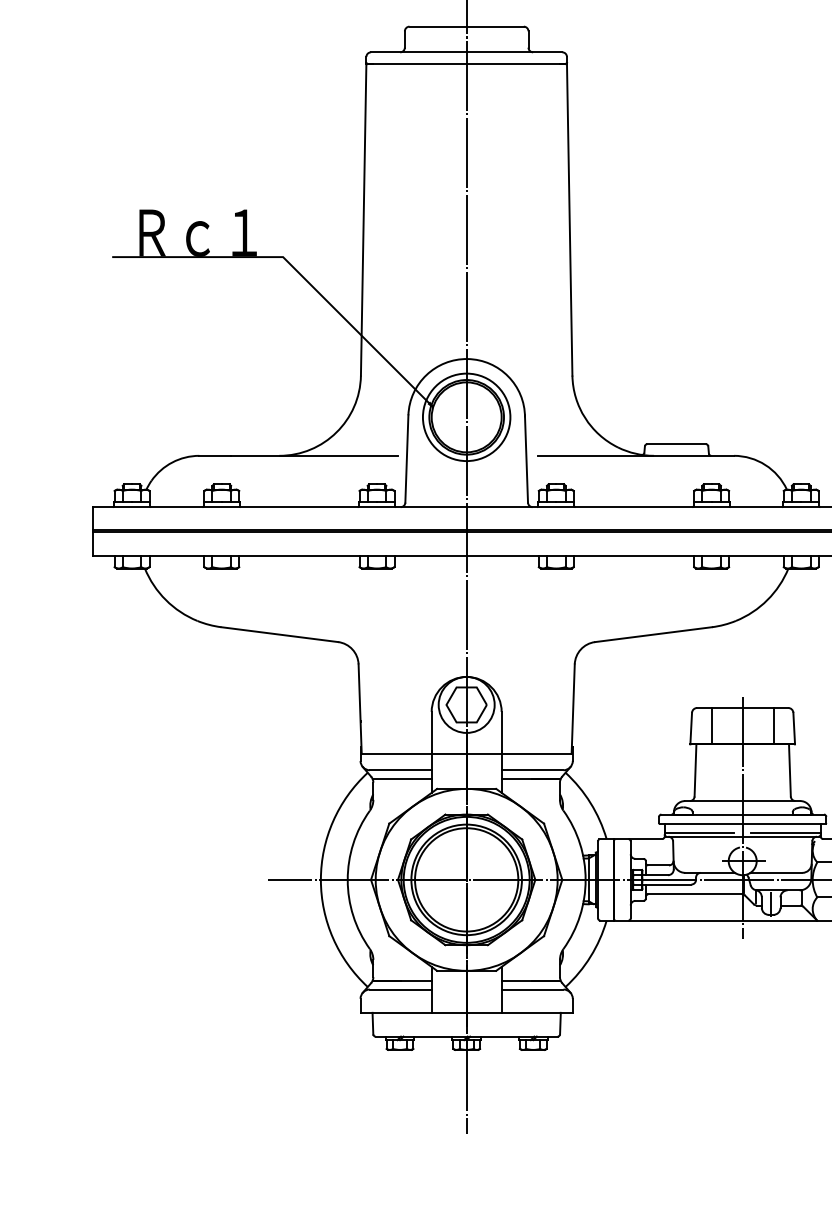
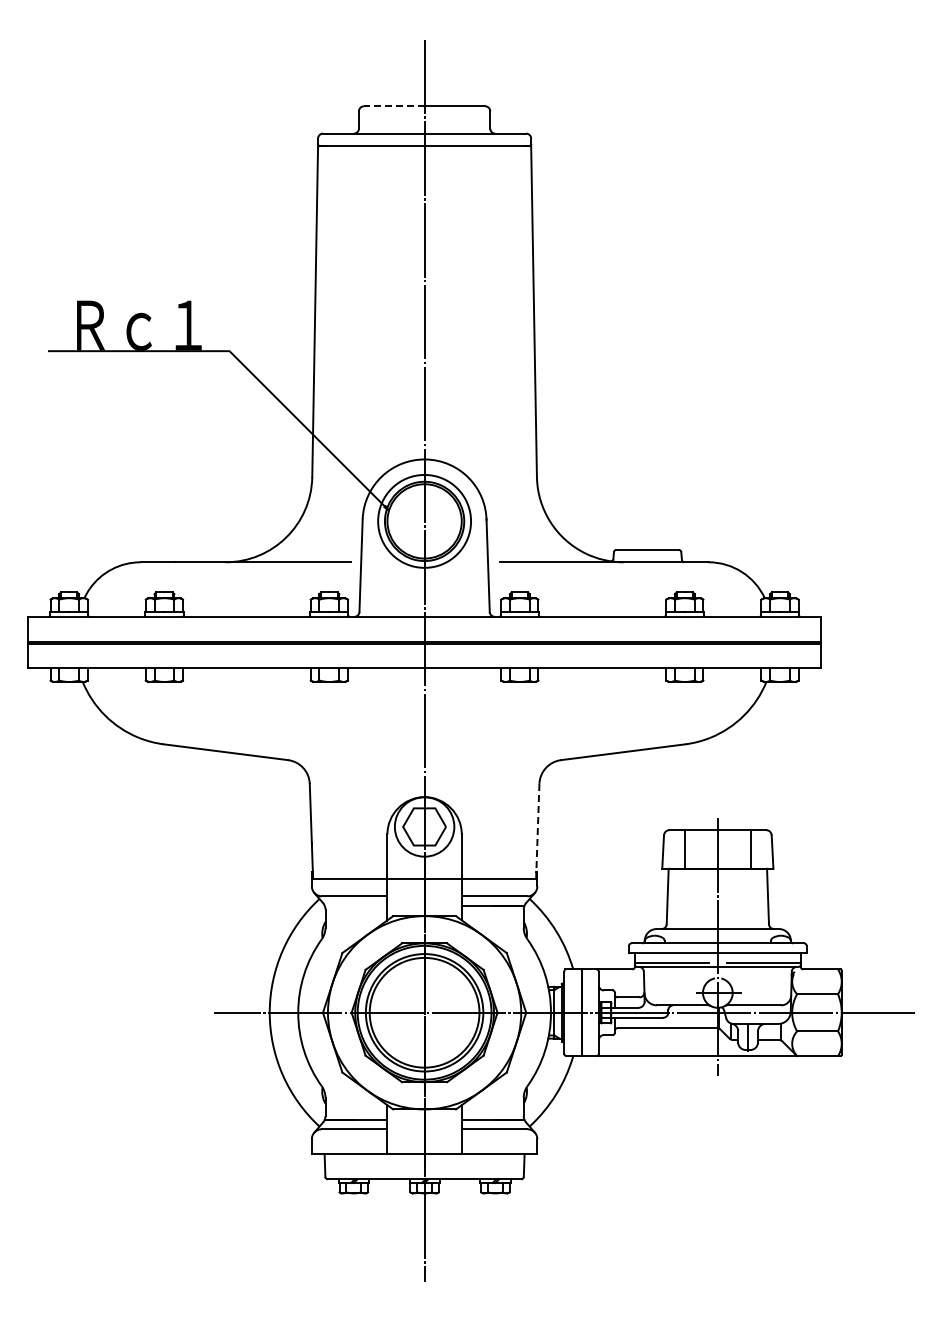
line: (437, 26) -> (393, 106), solid -> dashed
line: (572, 709) -> (537, 831), solid -> dashed
line: (402, 778) -> (356, 905), removed

